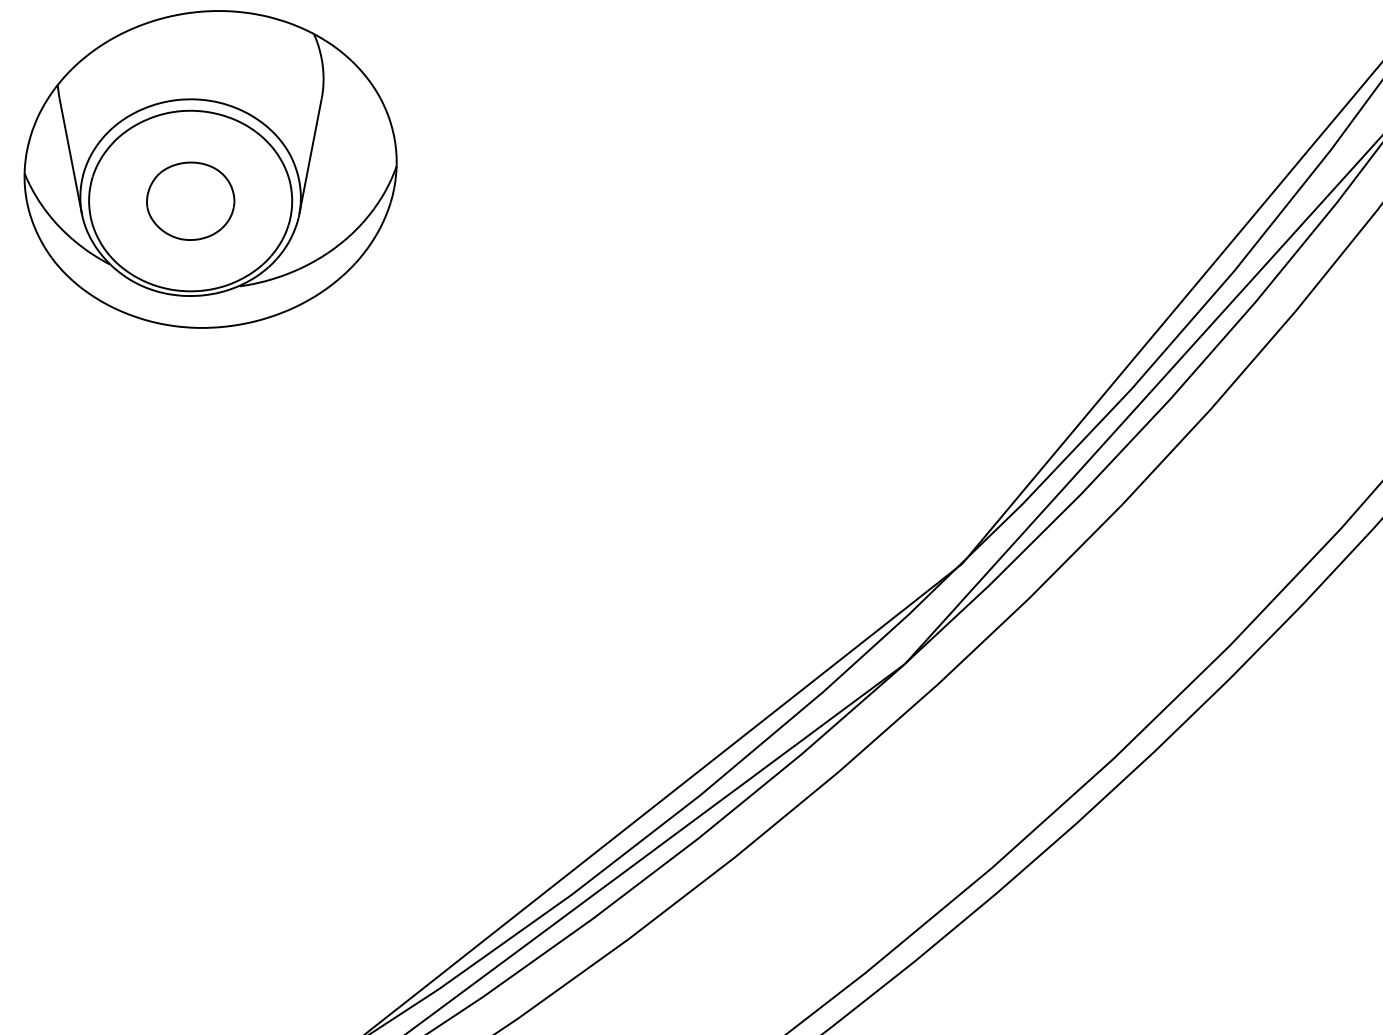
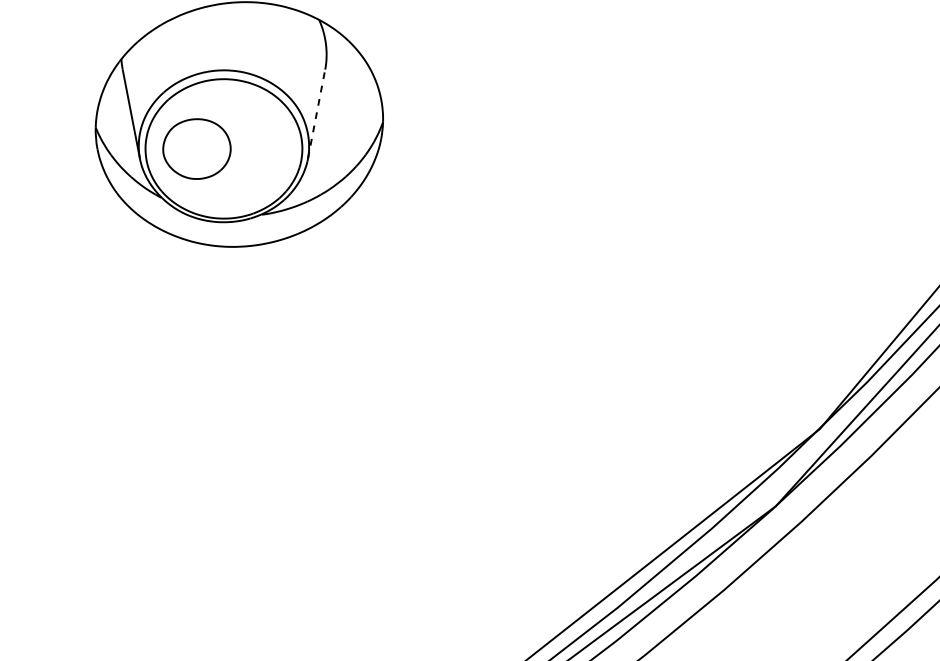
line: (310, 156) -> (316, 114), solid -> dashed
part: (190, 200) -> (196, 148), moved

